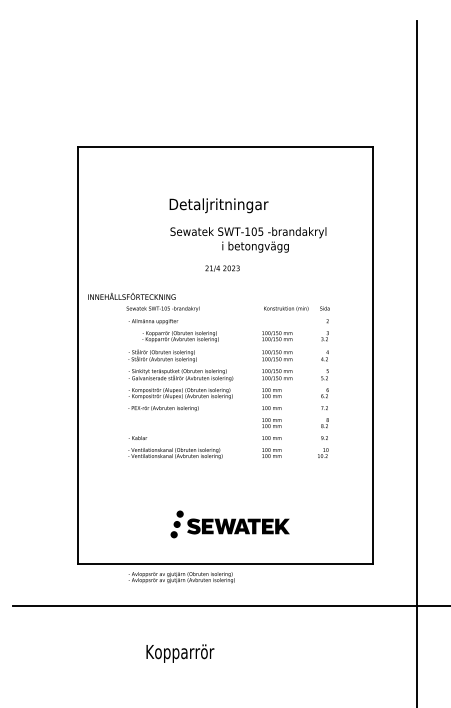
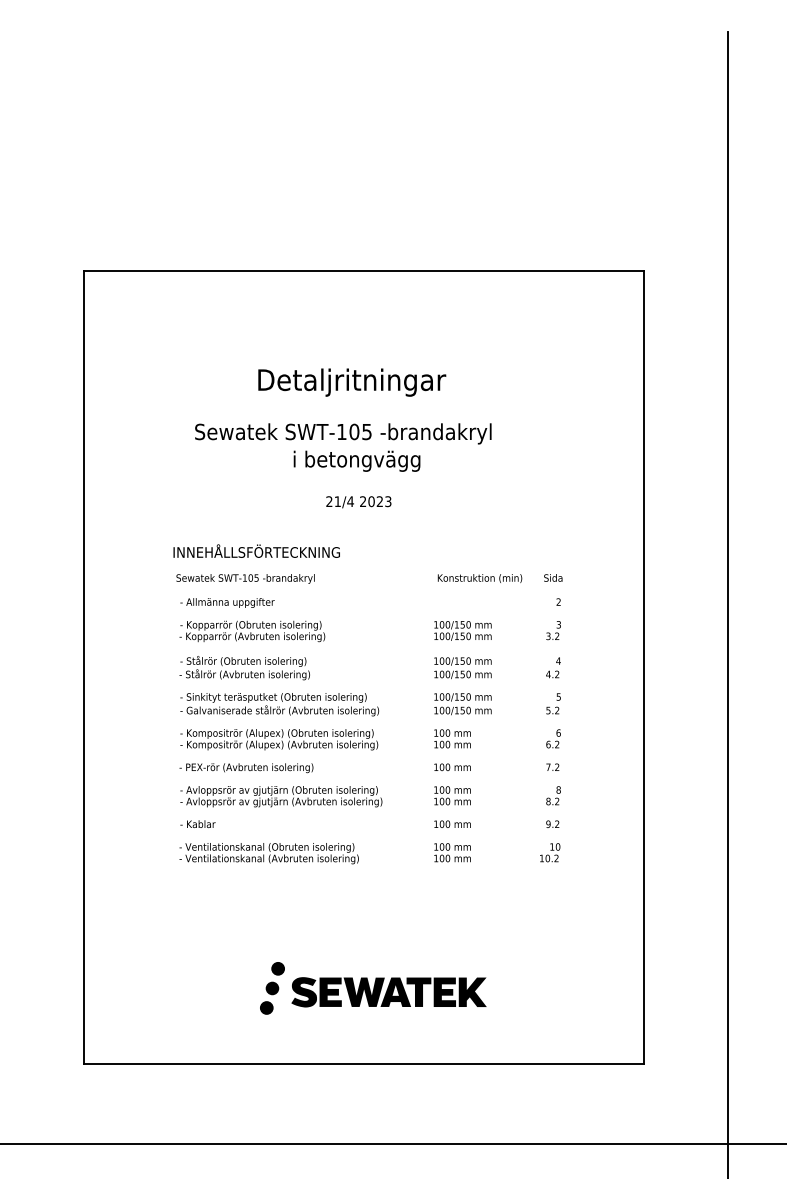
text: (248, 239) -> (343, 446), moved
text: (131, 295) -> (256, 549), moved
text: (180, 336) -> (252, 631), moved
text: (181, 577) -> (280, 796), moved

